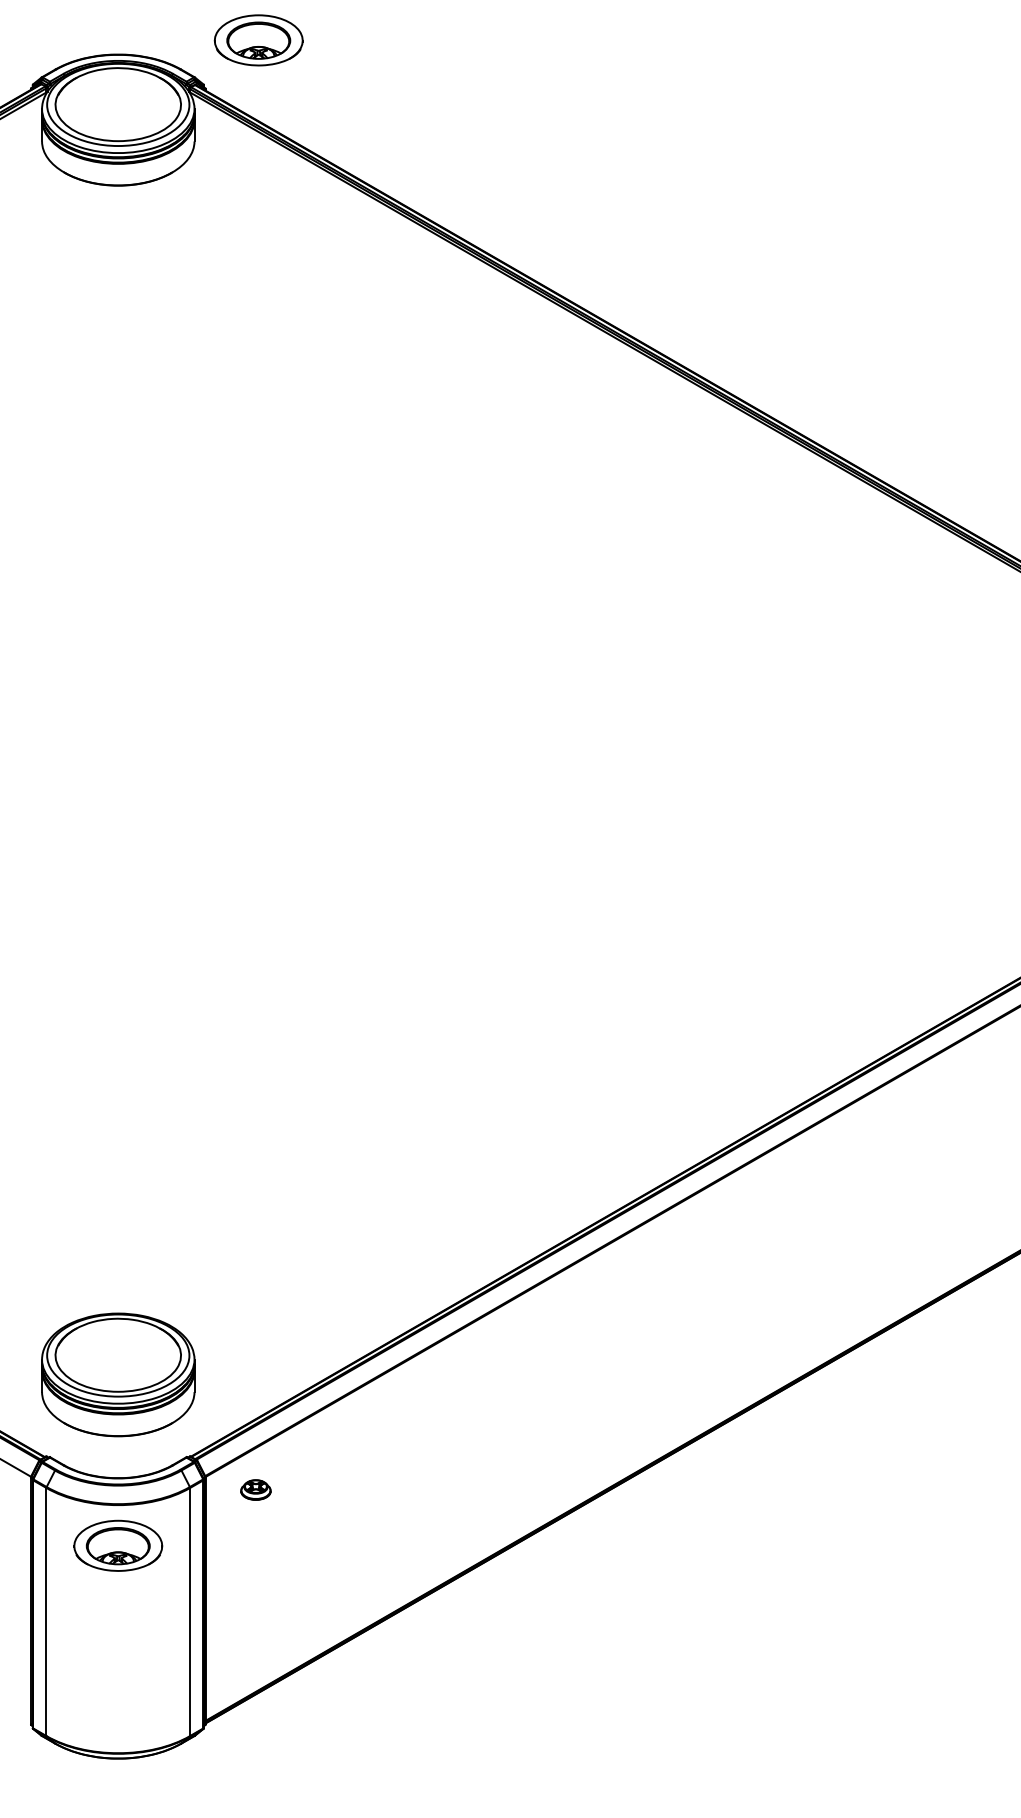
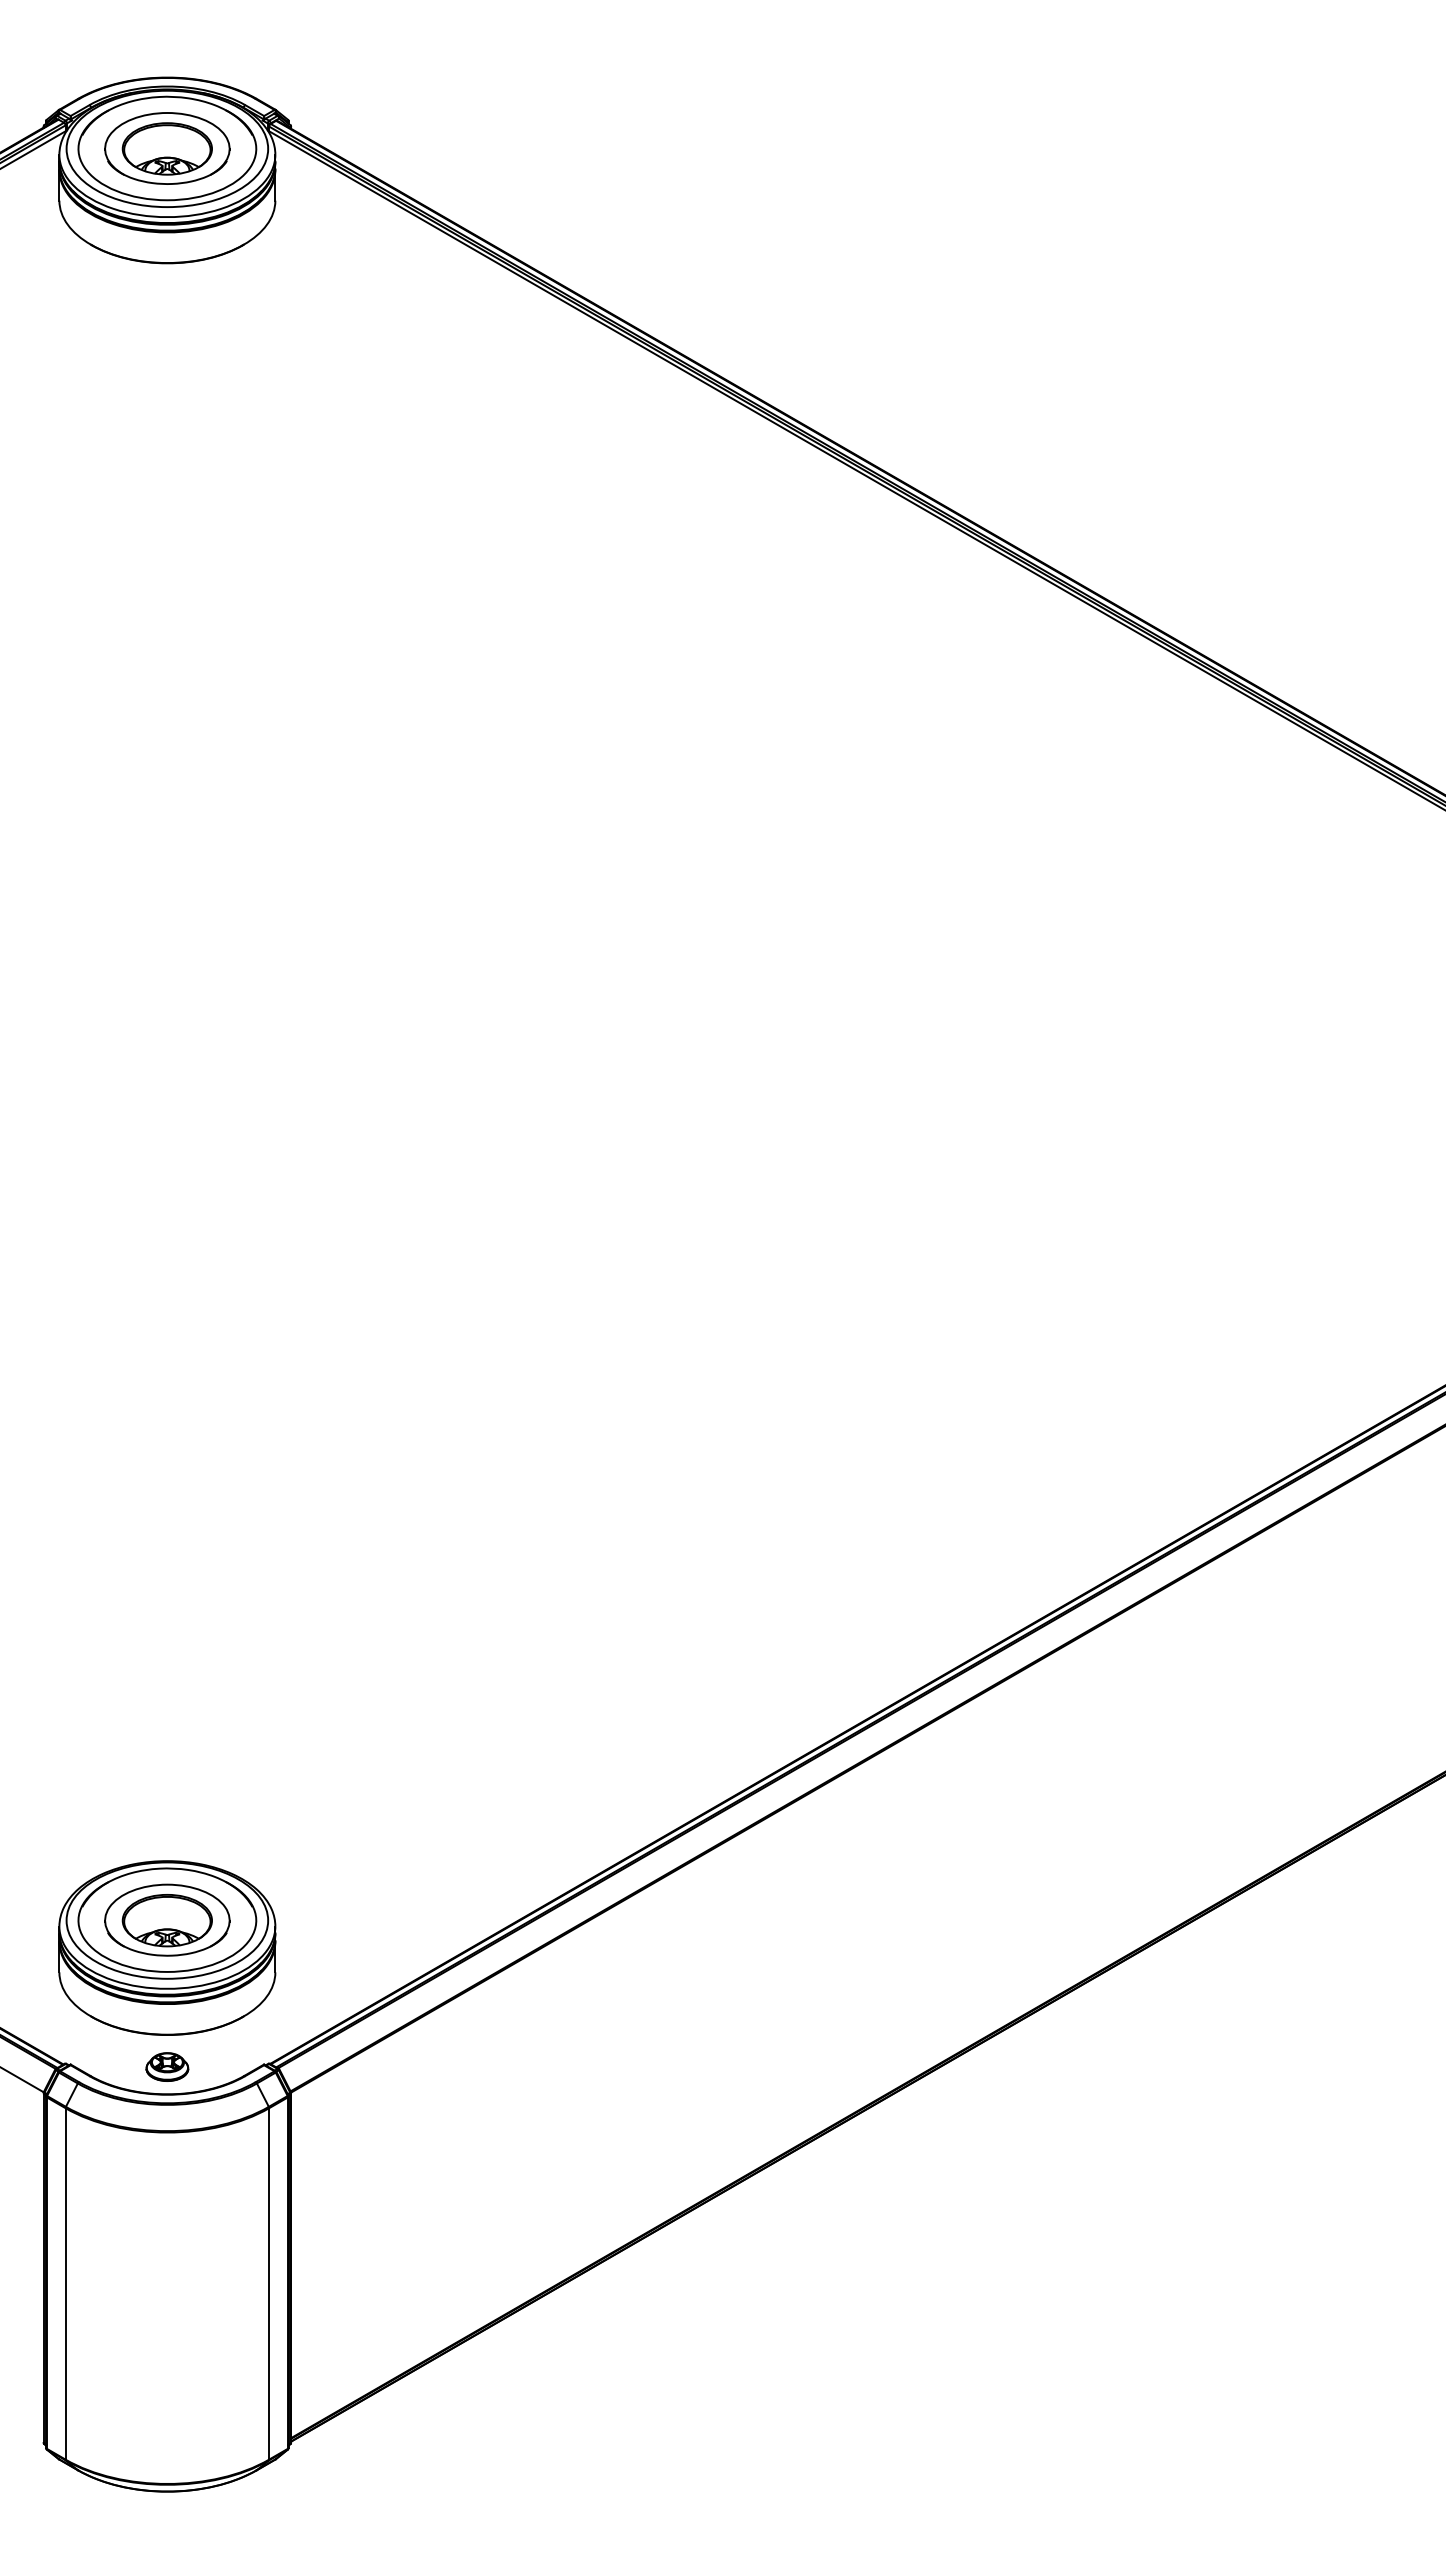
part: (258, 40) -> (167, 148), moved
part: (256, 1489) -> (167, 2066), moved
part: (118, 1545) -> (167, 1919), moved

